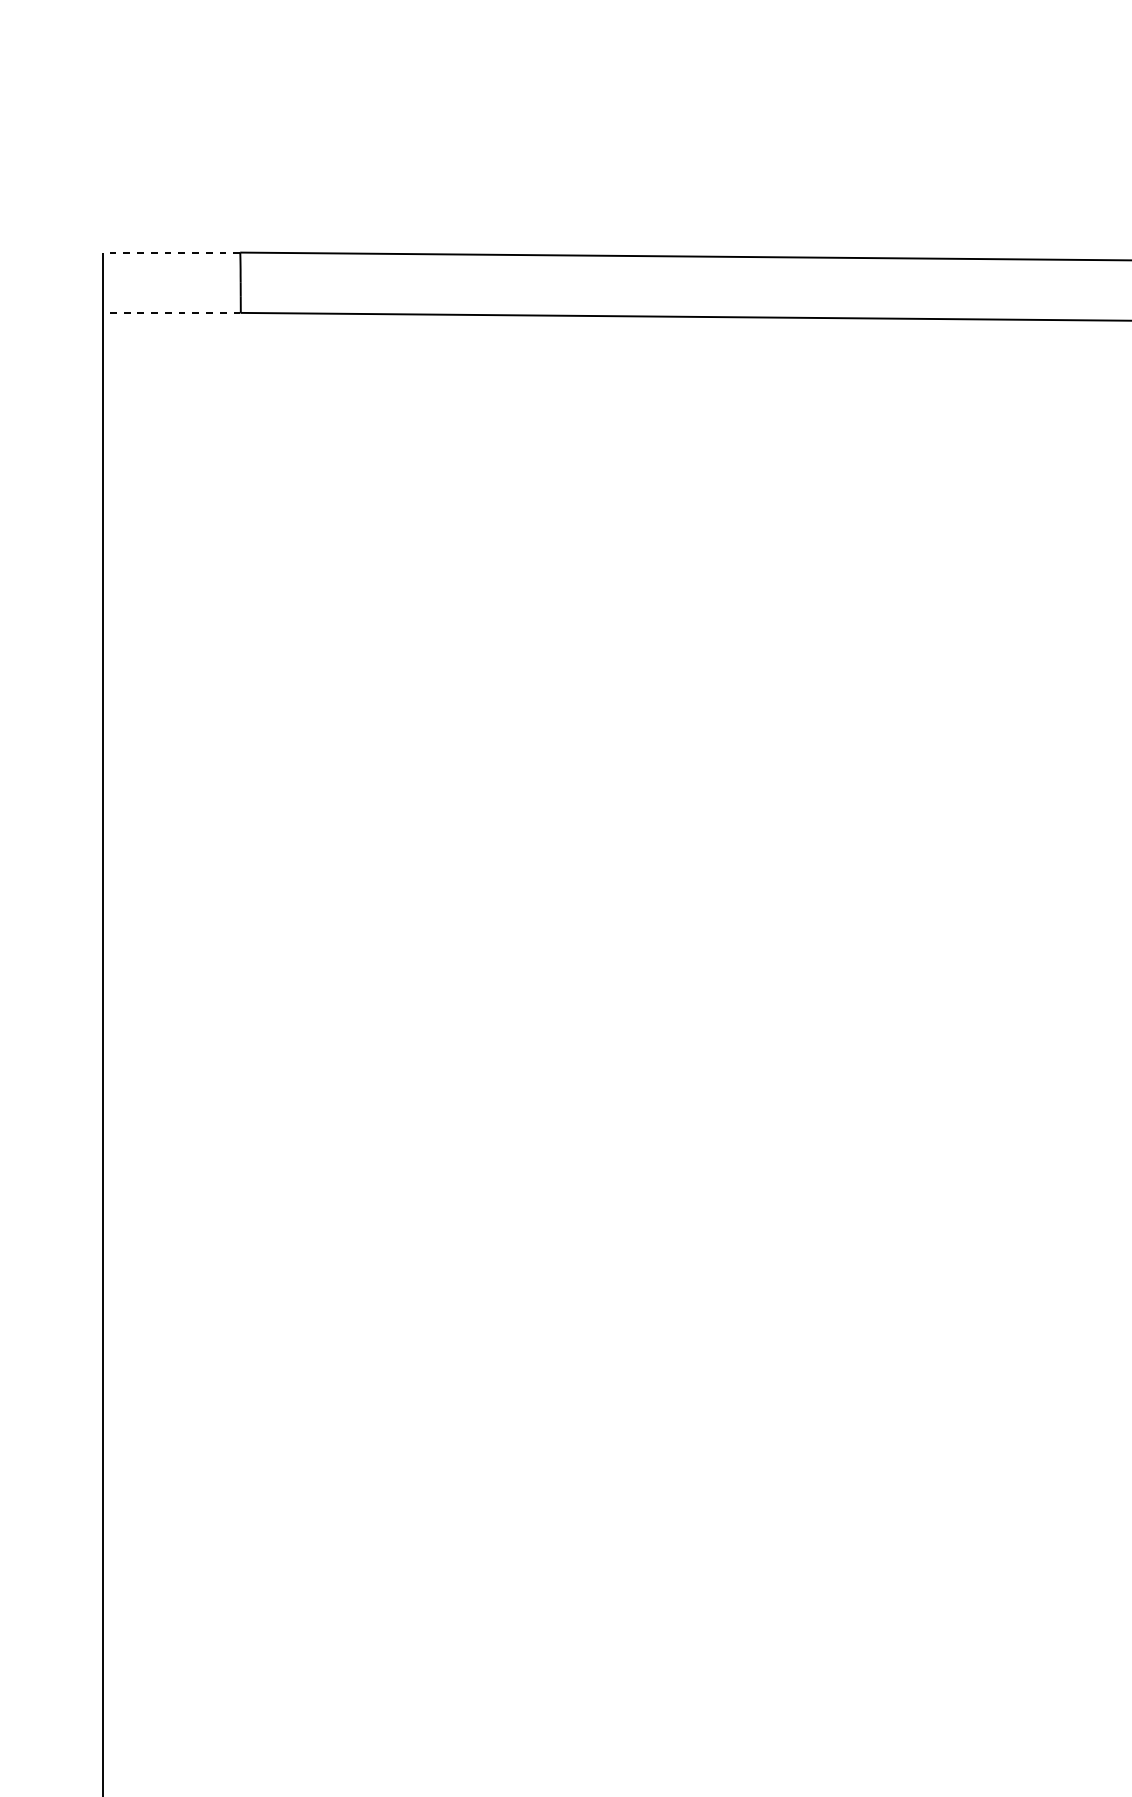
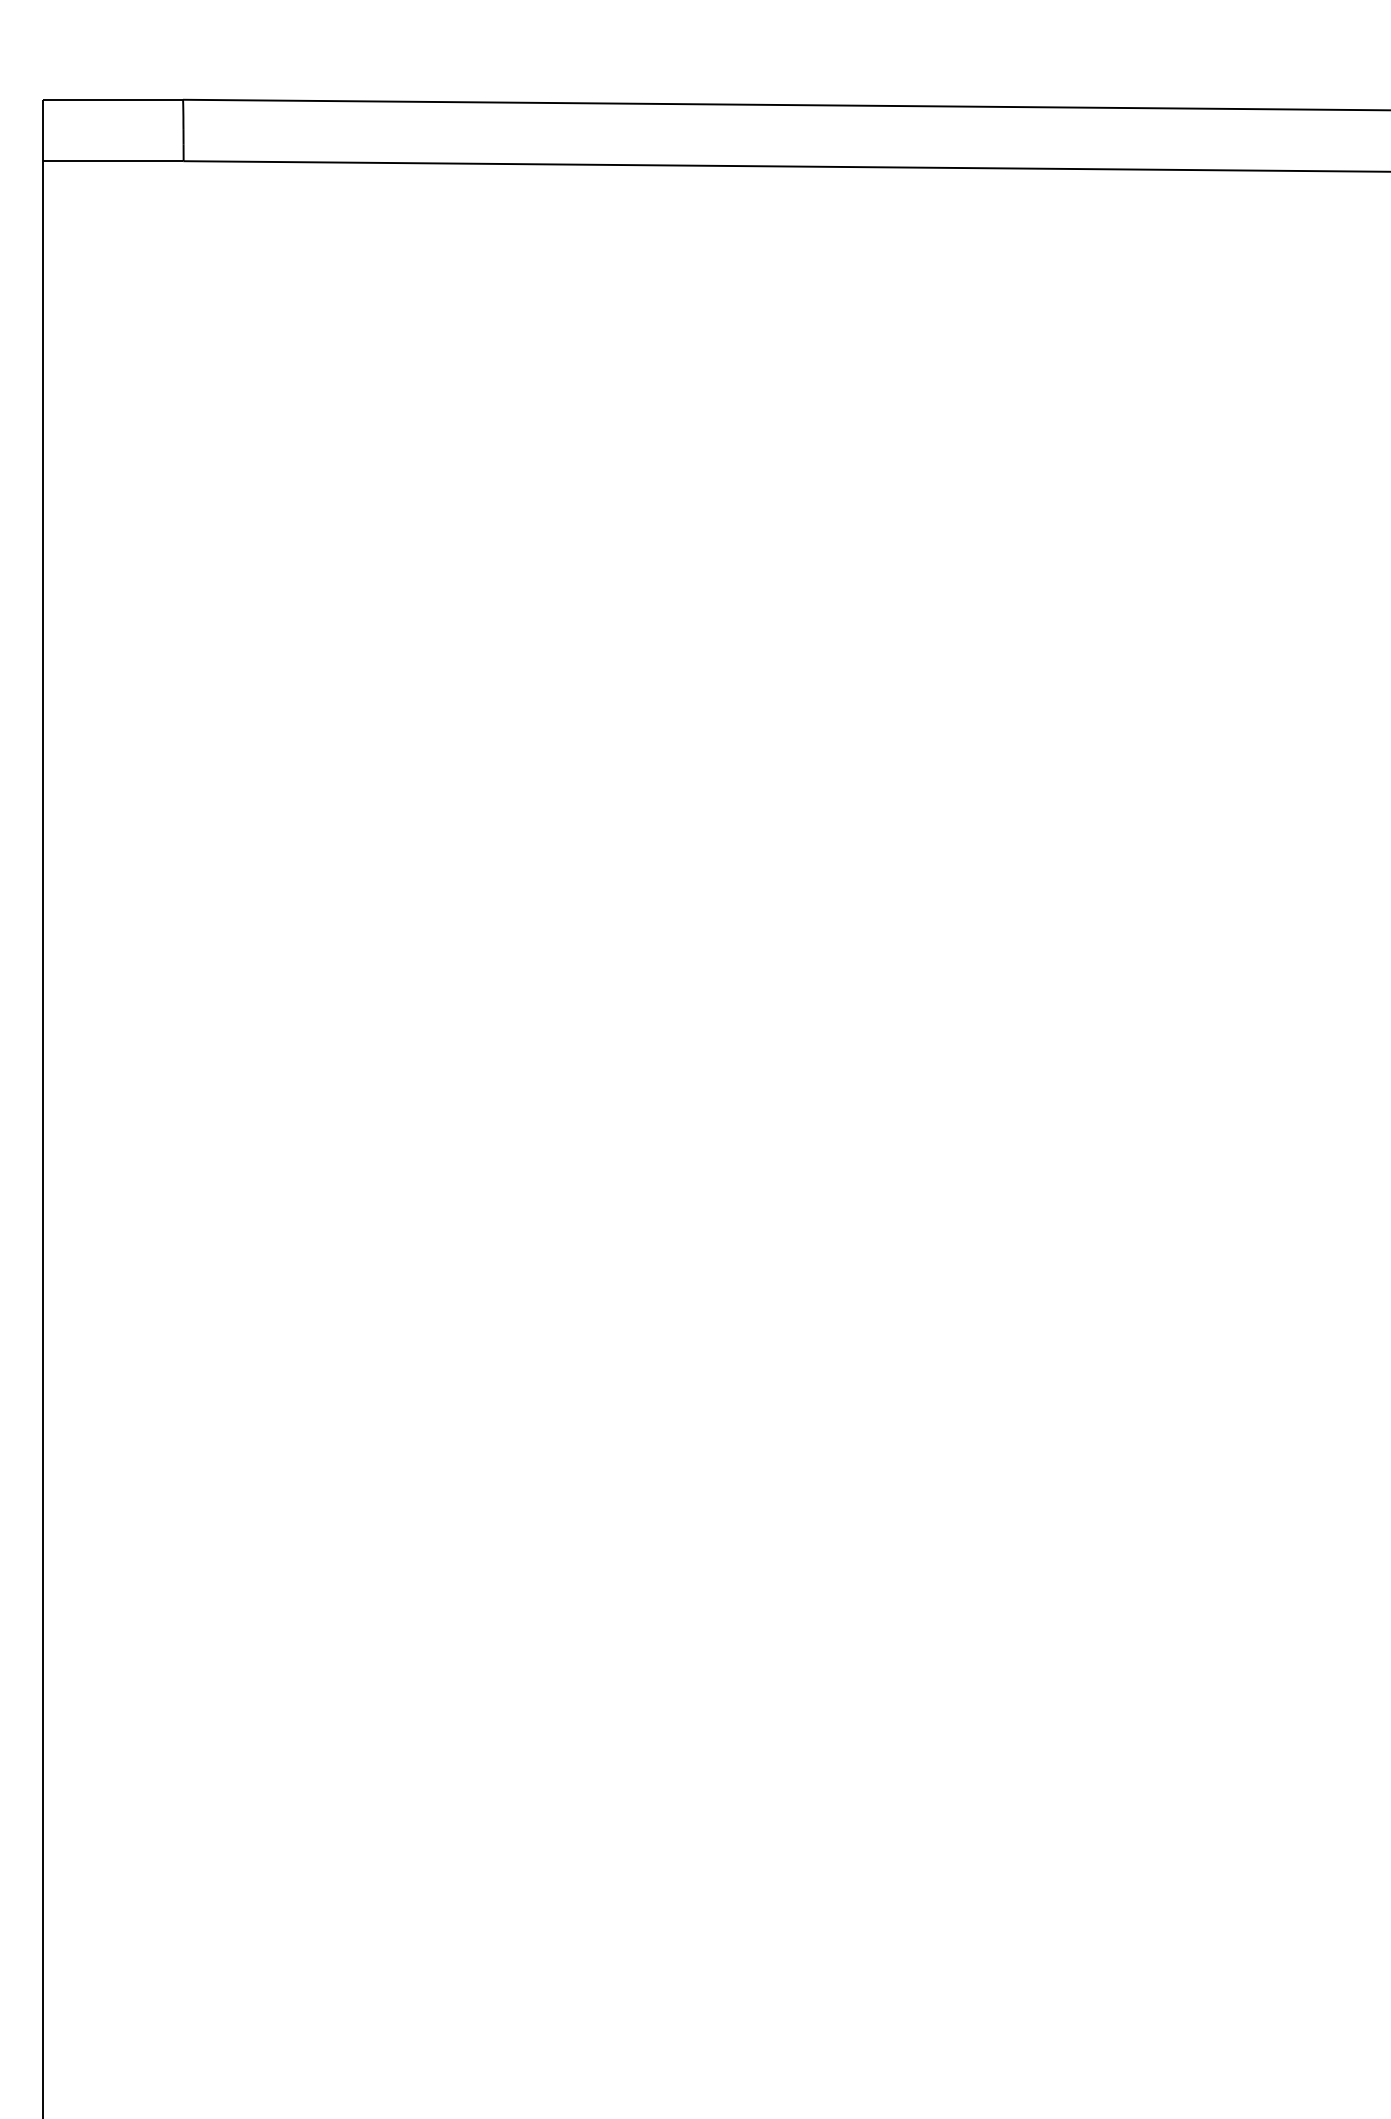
line: (171, 252) -> (113, 99), dashed -> solid
line: (170, 313) -> (112, 161), dashed -> solid

